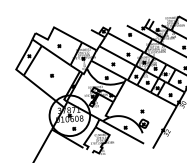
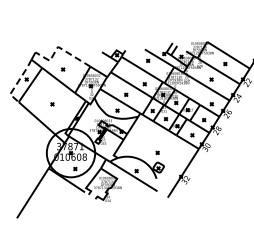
line: (54, 27) -> (58, 47), solid -> dashed
line: (22, 58) -> (18, 81), solid -> dashed

